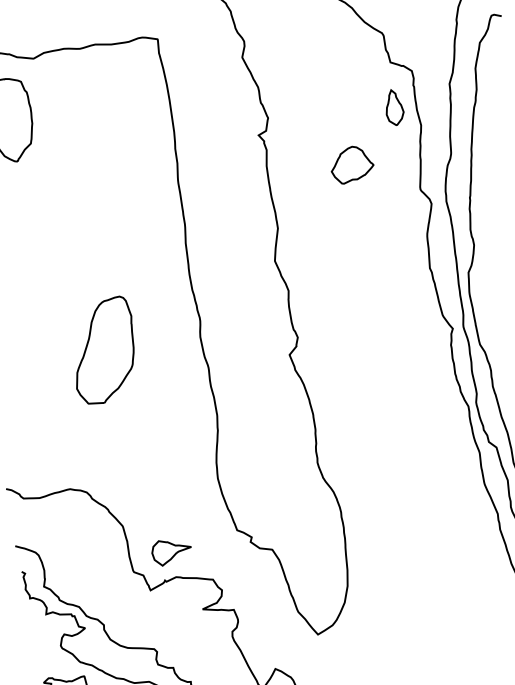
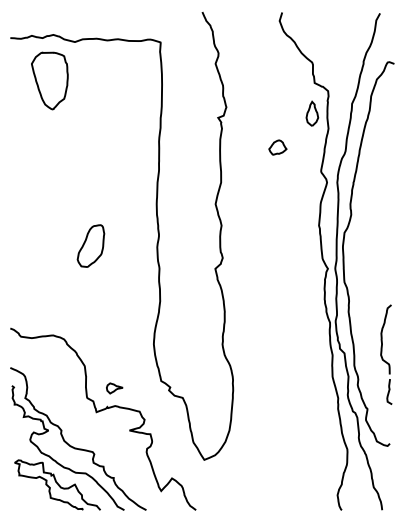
part: (351, 164) -> (277, 147), size x0.6
part: (103, 350) -> (90, 245), size x0.6
part: (171, 551) -> (114, 388), size x0.6

